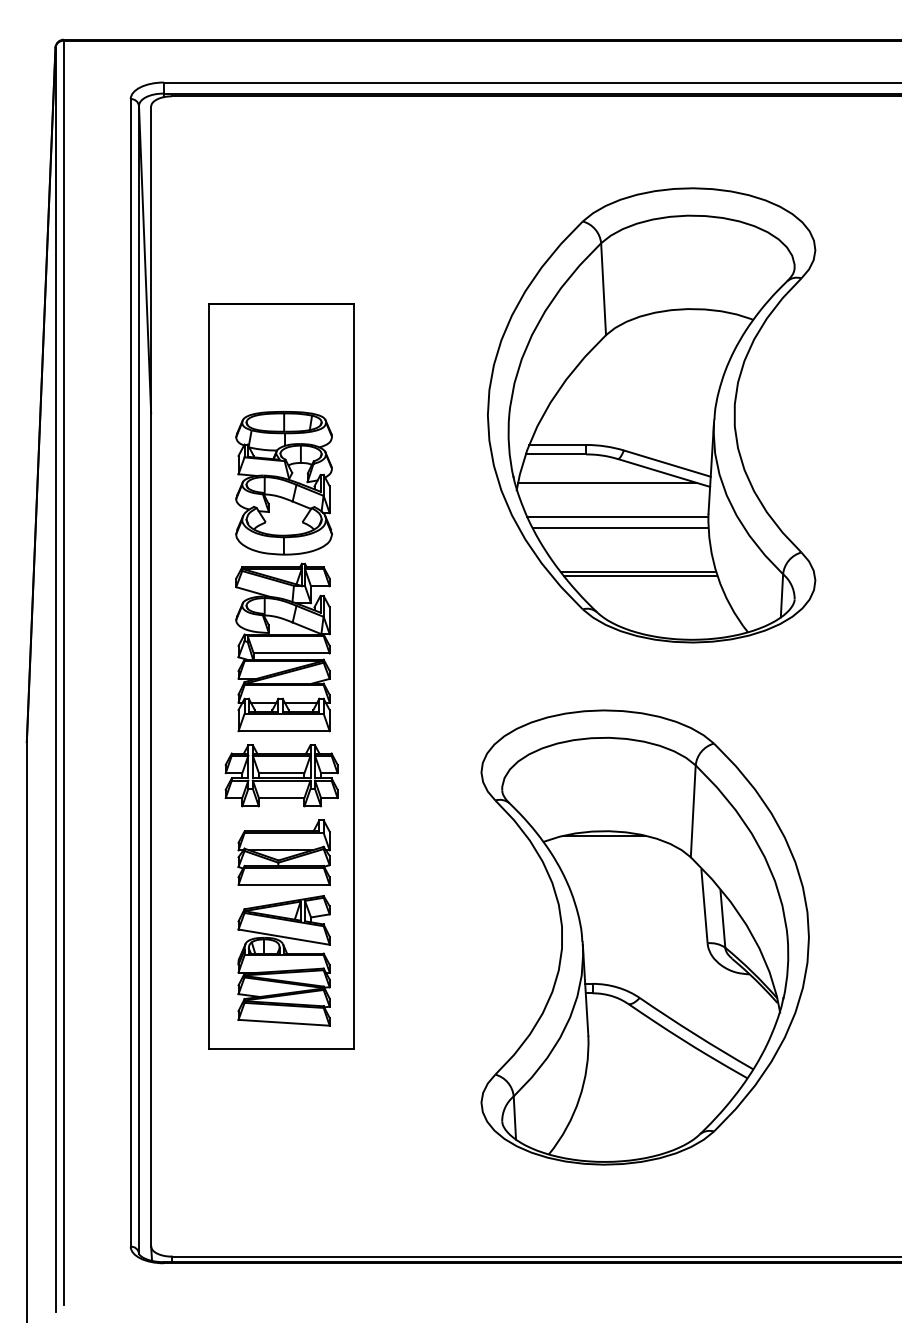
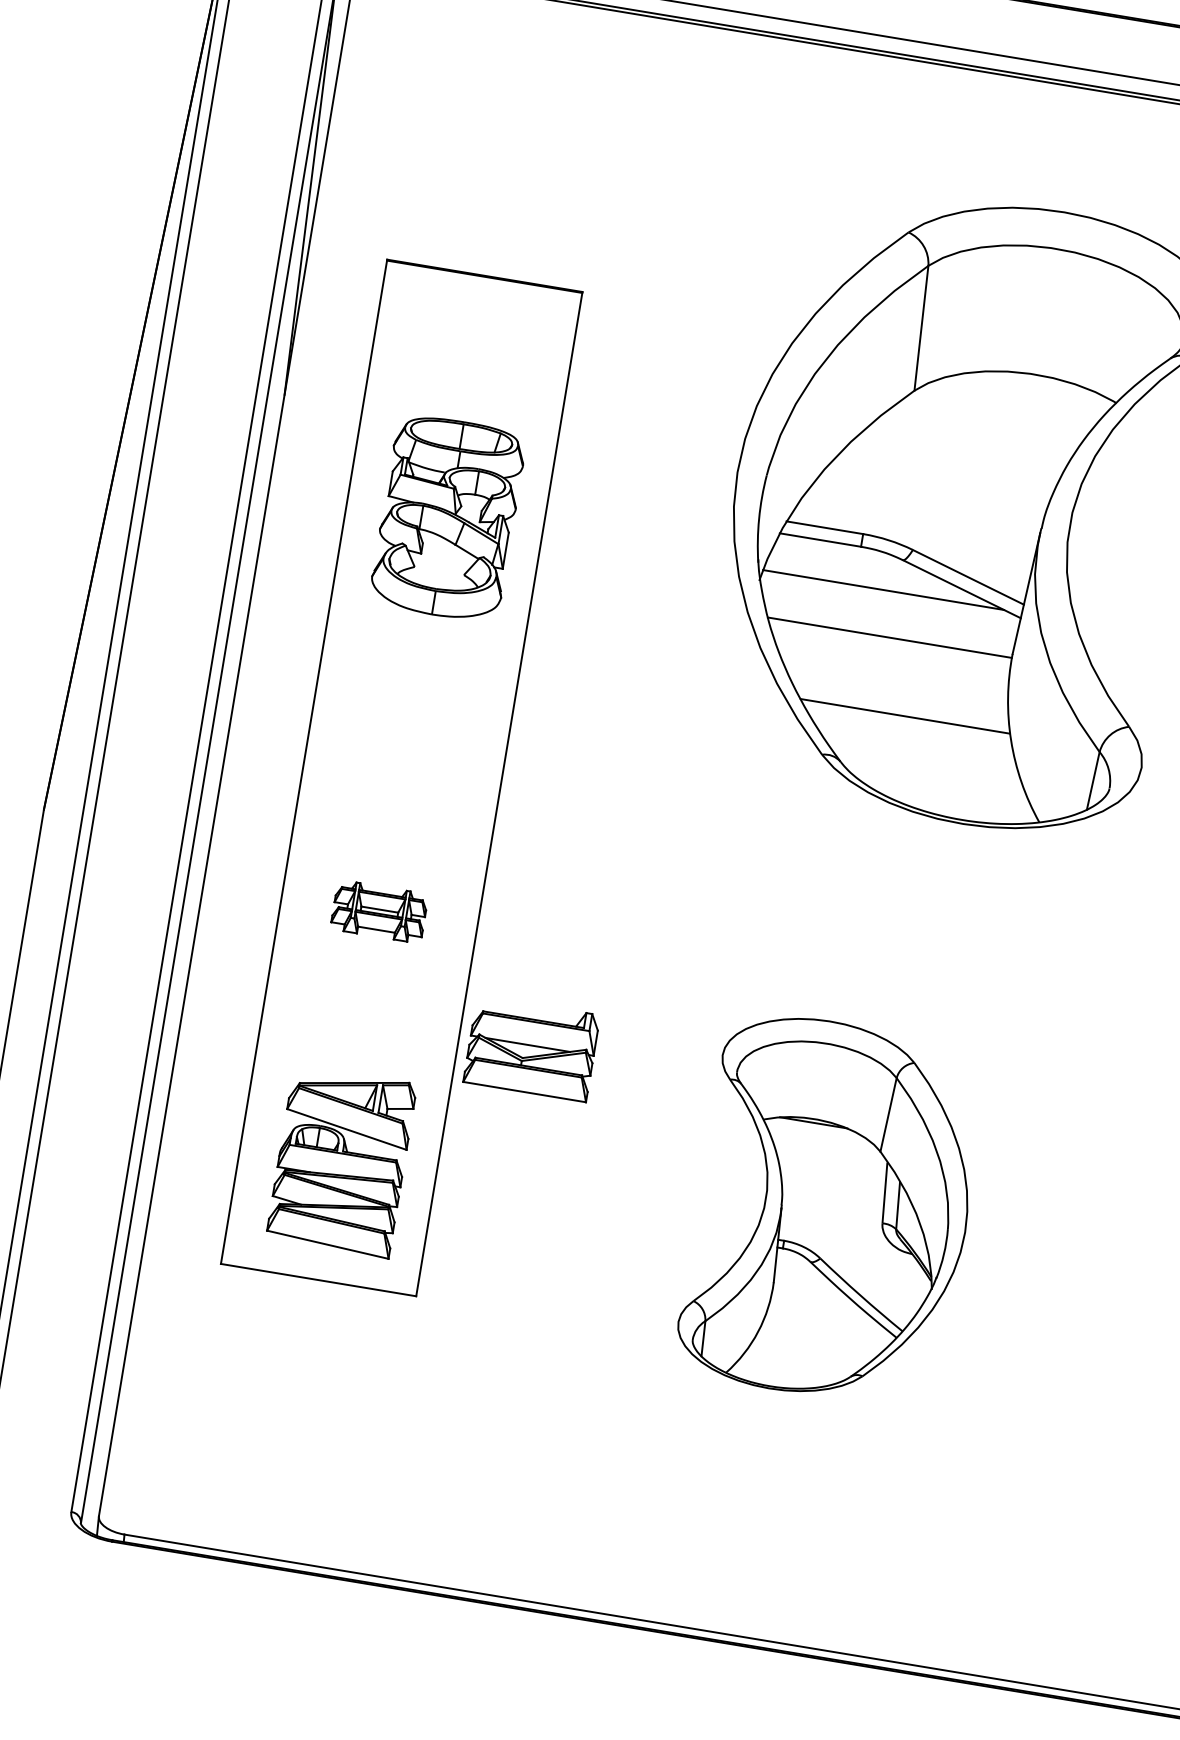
line: (620, 527) -> (891, 652), removed
line: (640, 576) -> (907, 723), removed
part: (282, 647) -> (409, 739), removed
part: (281, 775) -> (379, 911), size x0.6
part: (283, 852) -> (530, 1048), moved
part: (644, 937) -> (832, 1210), size x0.6

